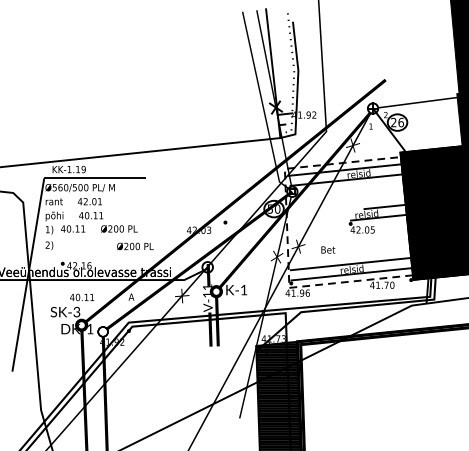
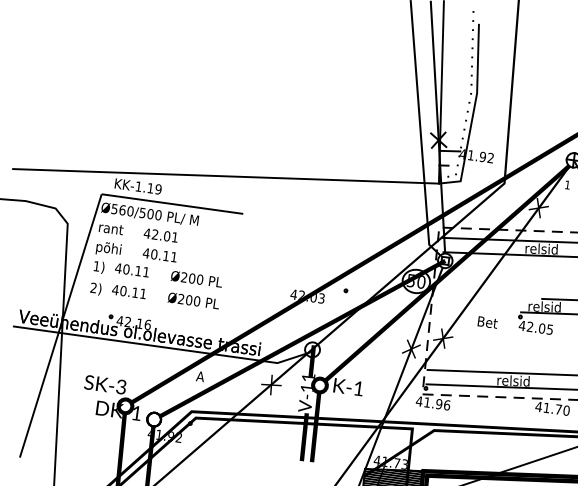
text: (135, 246) -> (193, 300), moved
text: (328, 249) -> (488, 321), moved
text: (82, 297) -> (129, 292), moved

